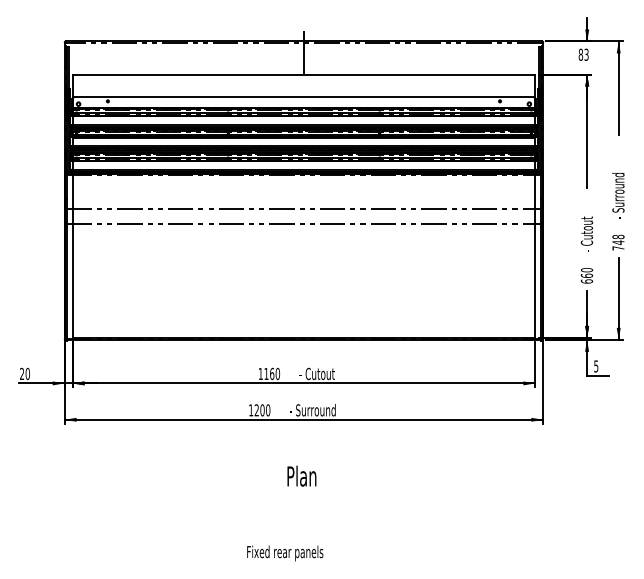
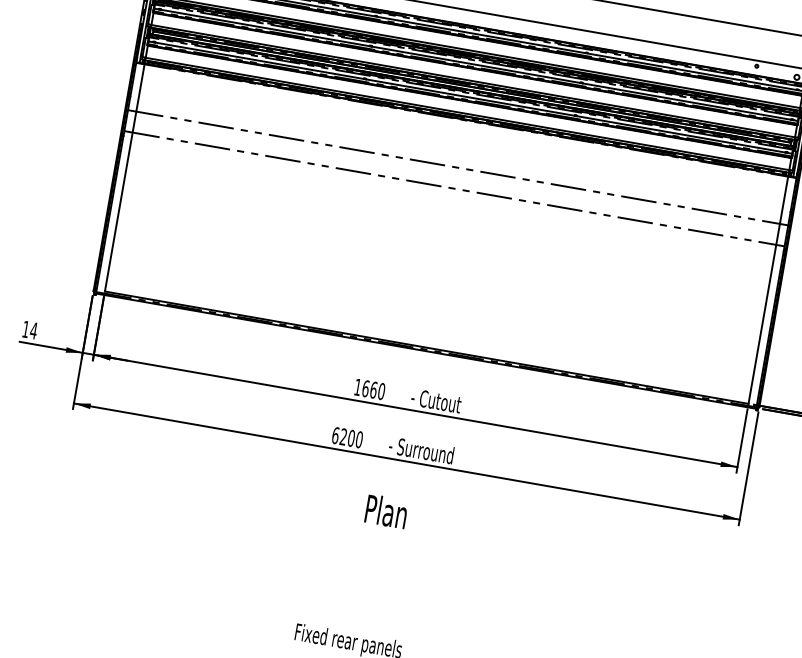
text: (25, 373) -> (30, 329), 20 -> 14
text: (266, 373) -> (365, 388), 1160 -> 1660
text: (251, 410) -> (336, 435), 1200 -> 6200
text: (301, 475) -> (386, 510), moved

